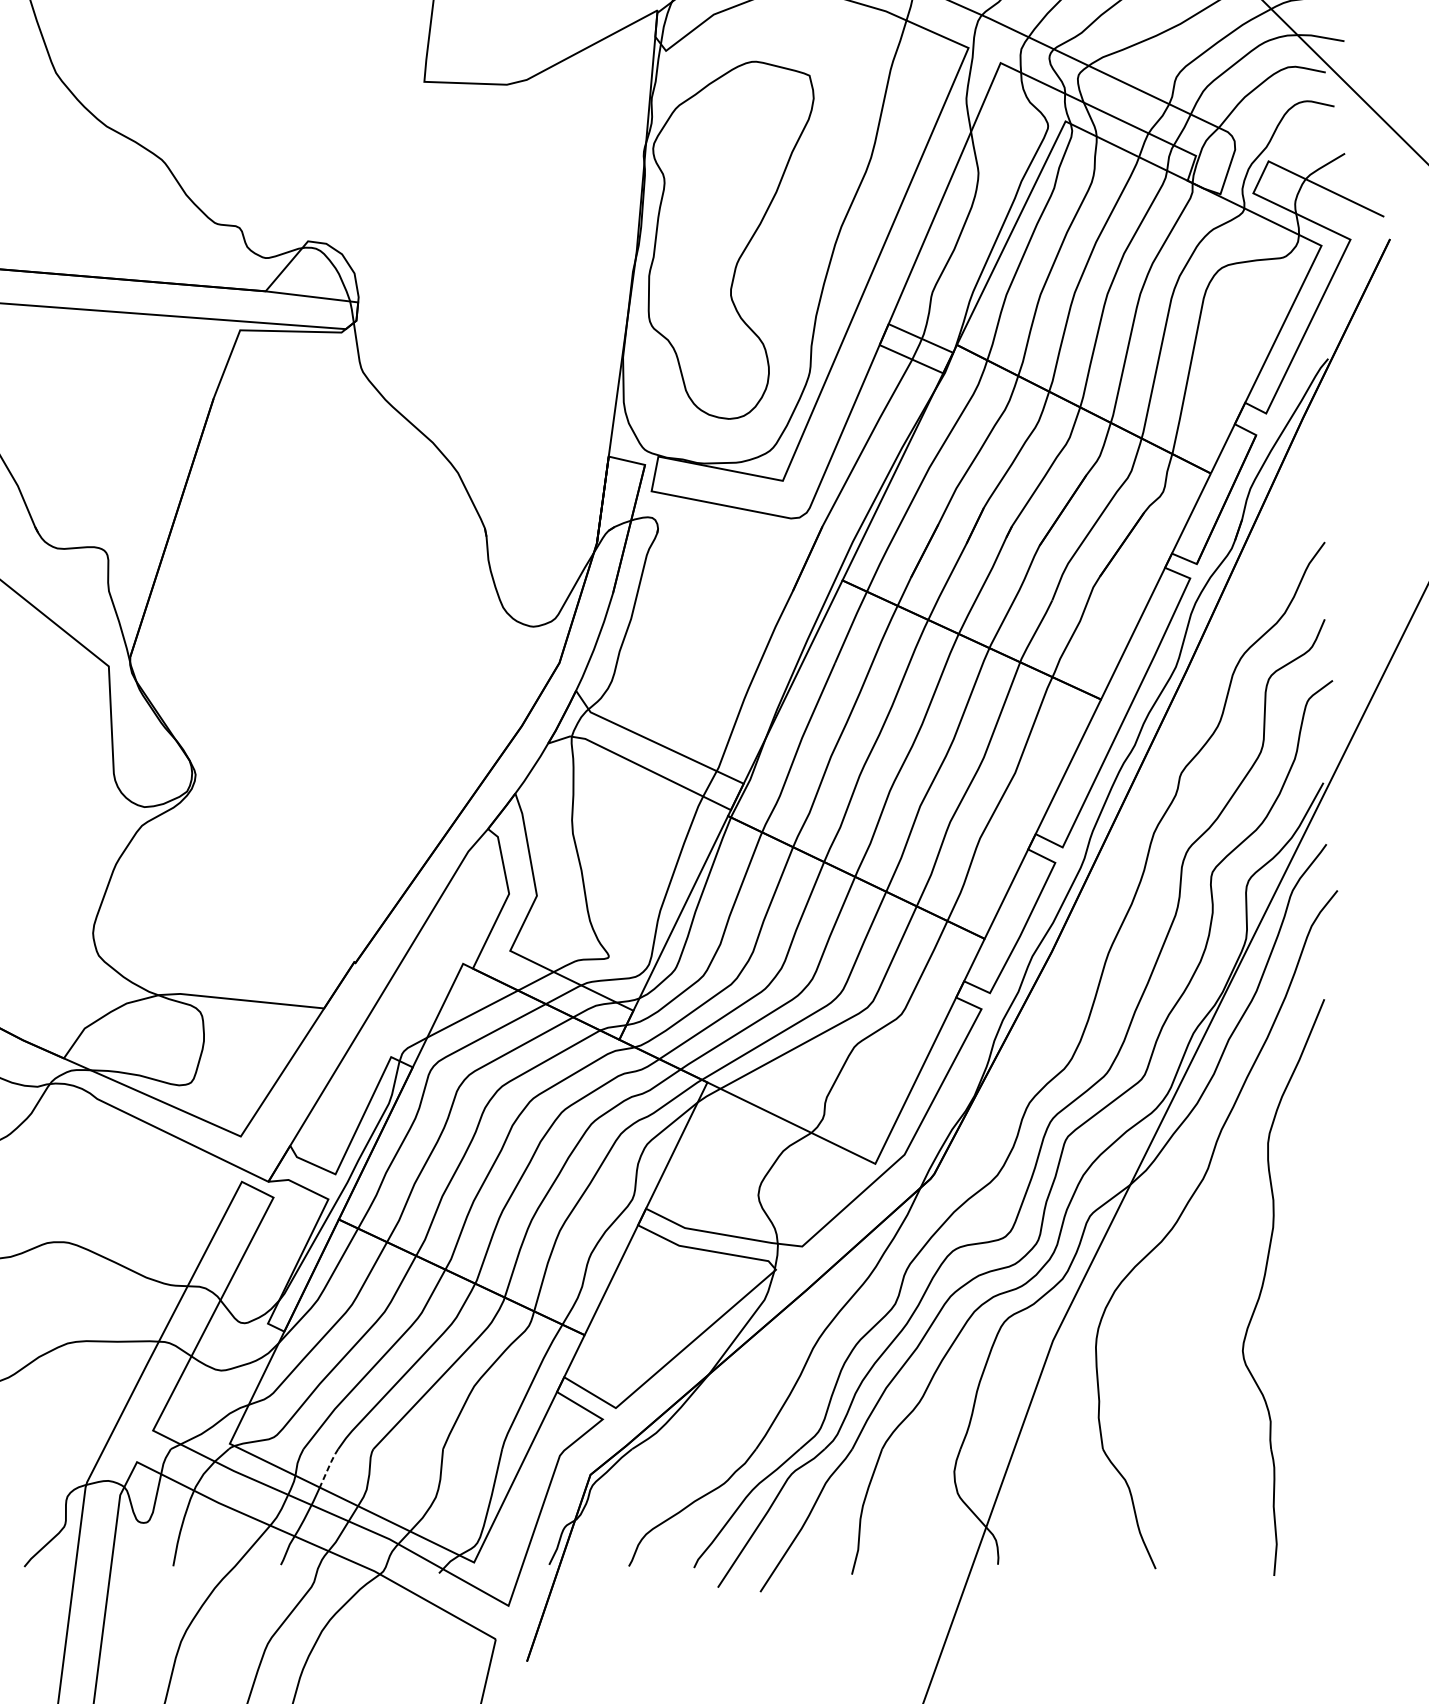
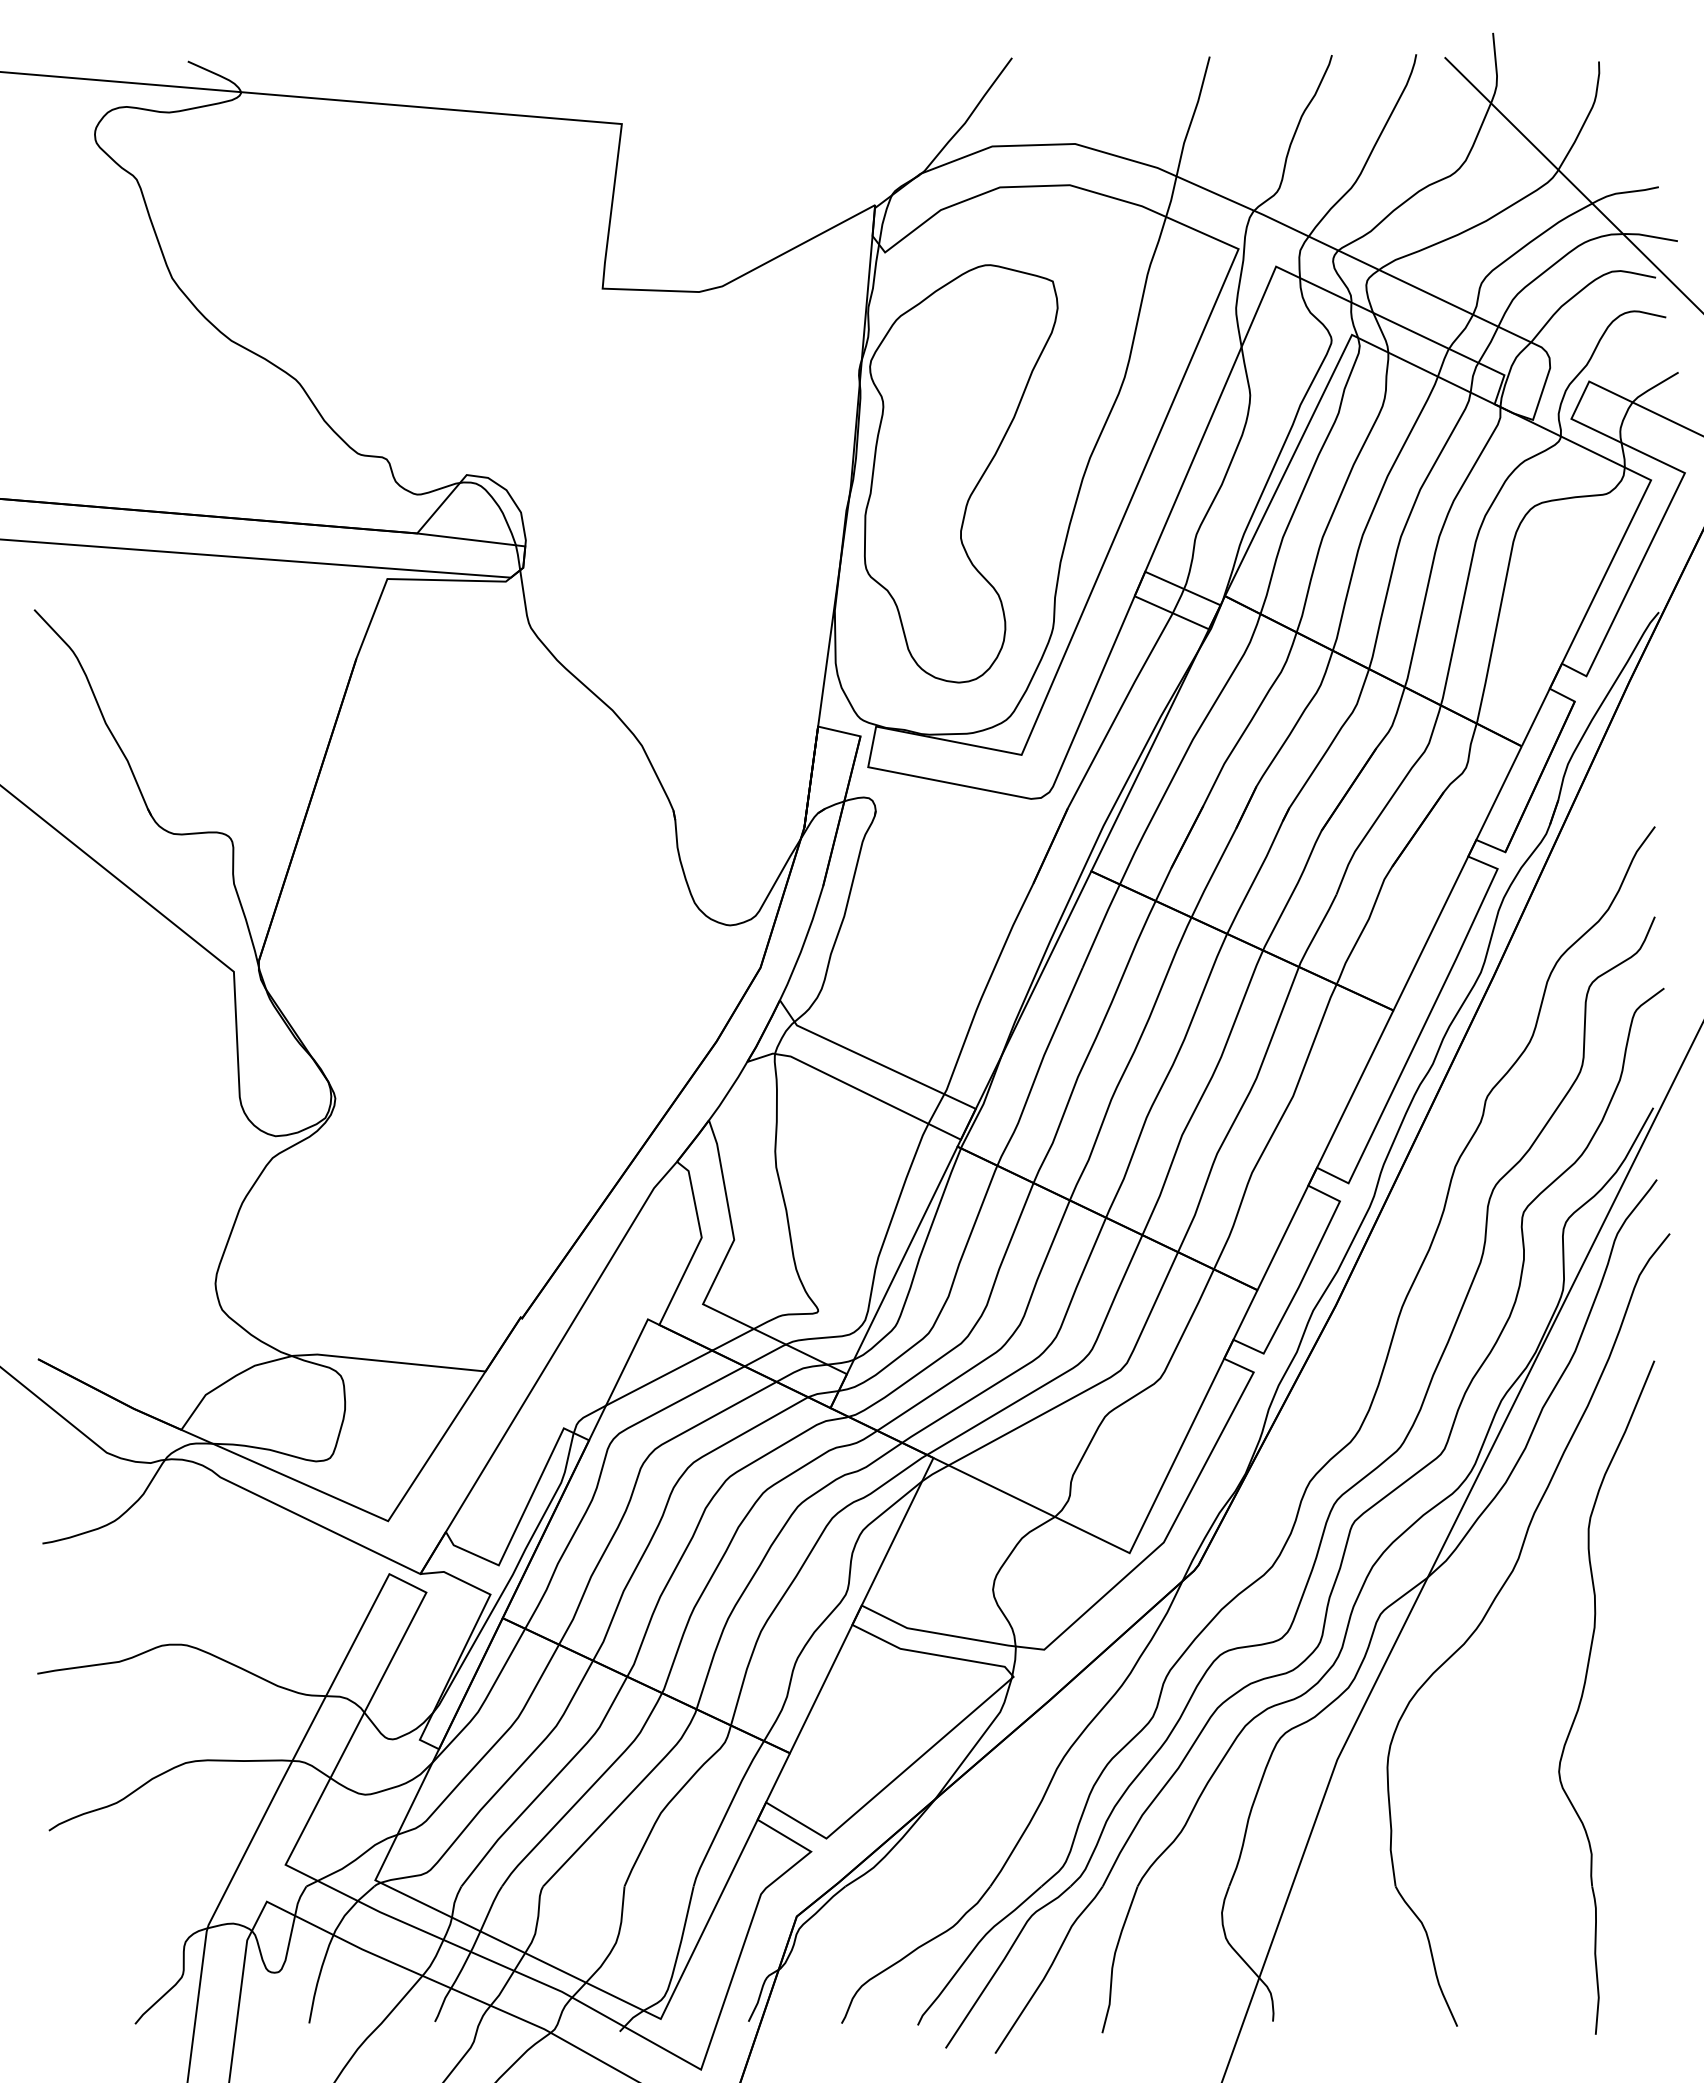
line: (328, 1467) -> (490, 1907), dashed -> solid

